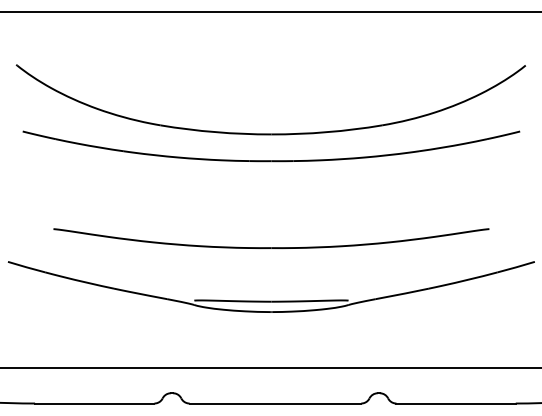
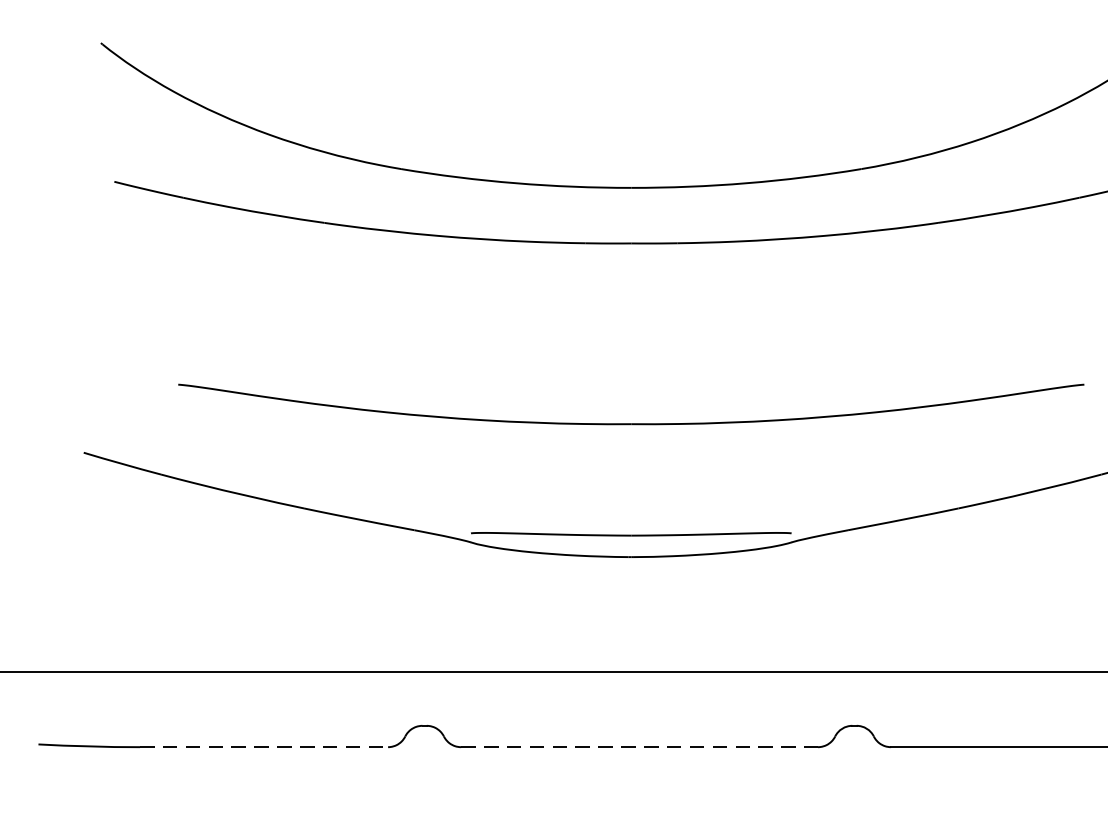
line: (94, 403) -> (263, 747), solid -> dashed
line: (275, 403) -> (639, 747), solid -> dashed

